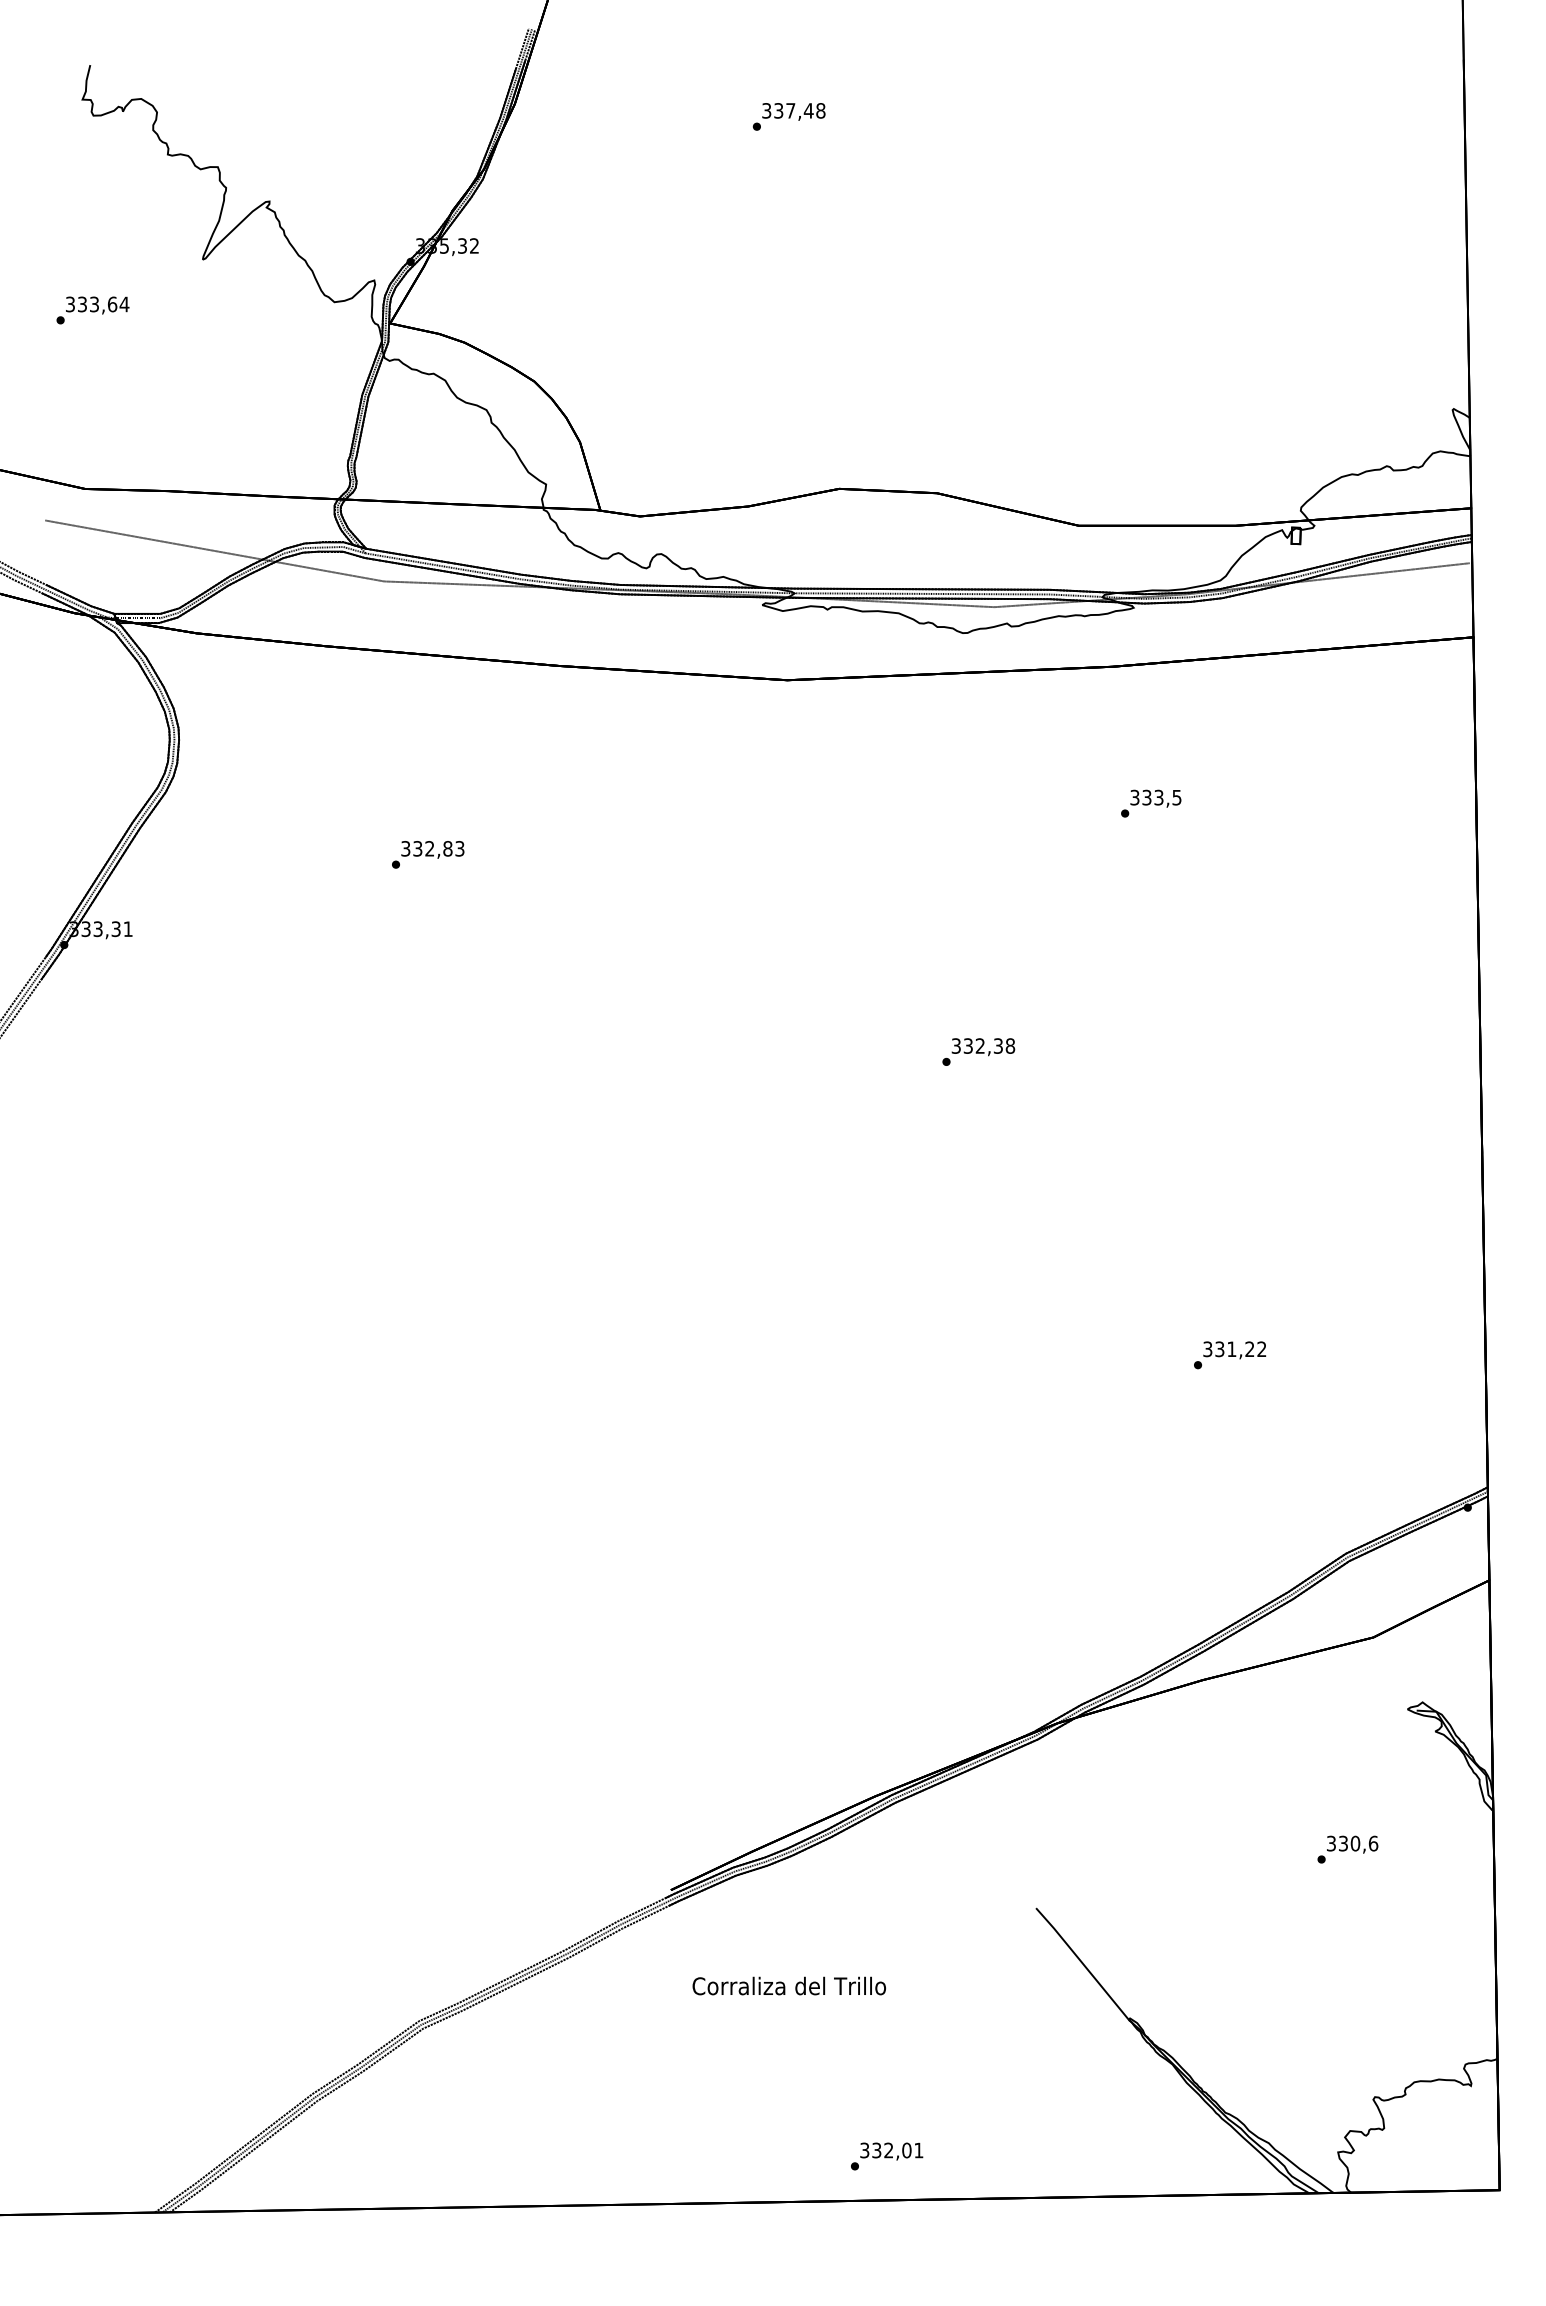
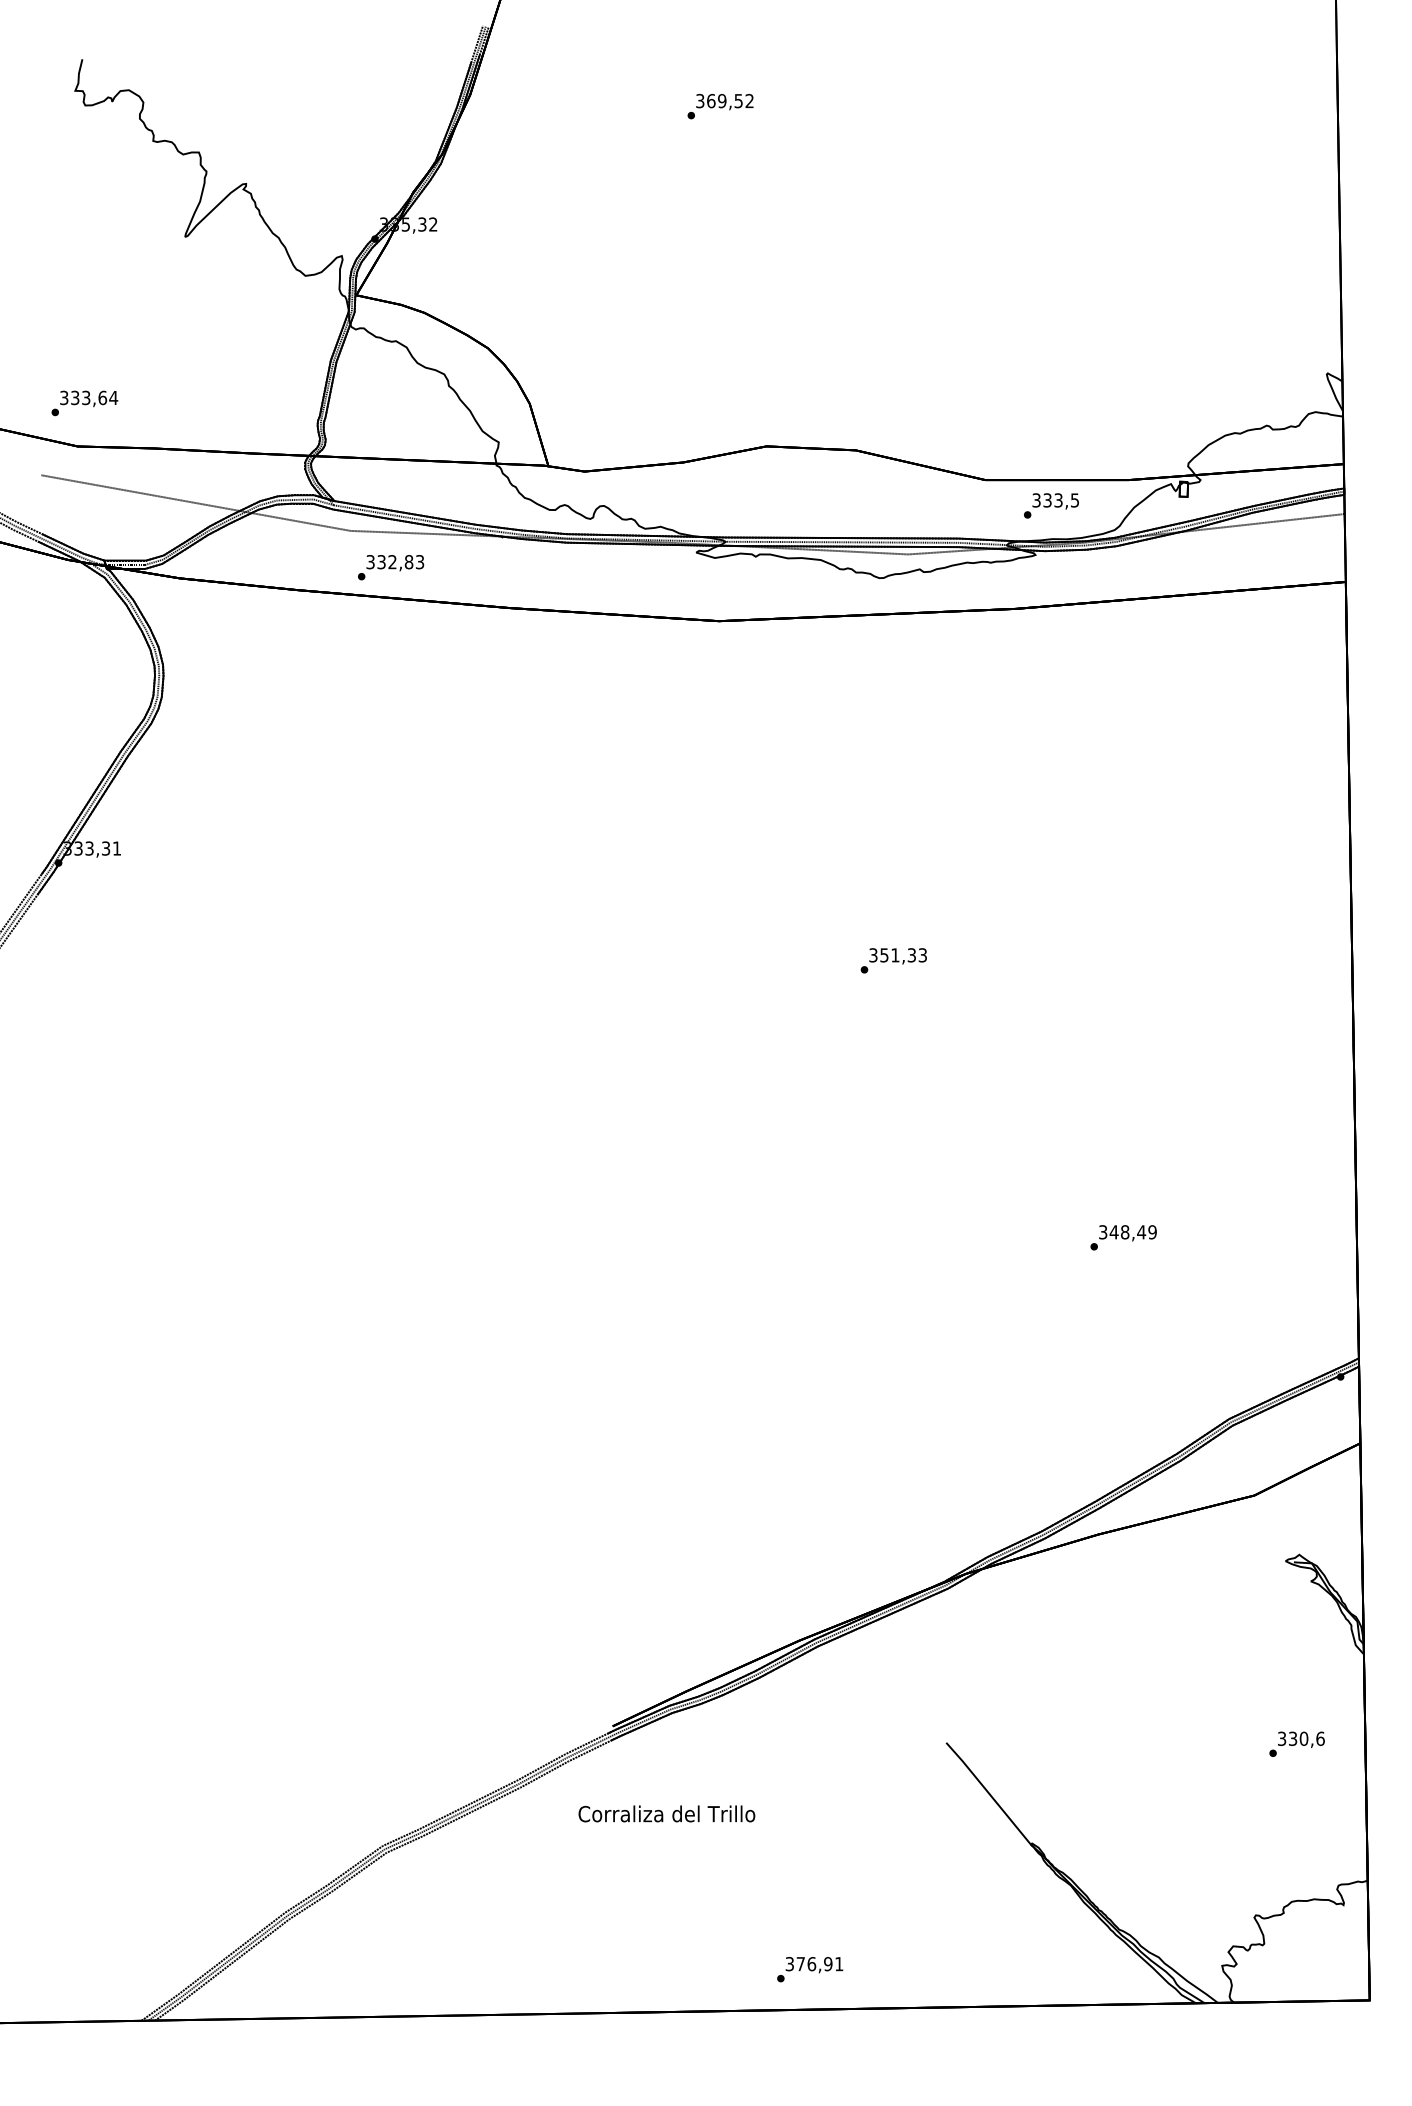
text: (799, 110) -> (730, 100), 337,48 -> 369,52
text: (92, 310) -> (84, 403), moved
text: (1151, 803) -> (1051, 505), moved
text: (428, 854) -> (391, 567), moved
text: (989, 1046) -> (903, 955), 332,38 -> 351,33
text: (1239, 1349) -> (1132, 1232), 331,22 -> 348,49
text: (1347, 1848) -> (1296, 1743), moved
text: (788, 1985) -> (666, 1813), moved
text: (891, 2150) -> (814, 1964), 332,01 -> 376,91

